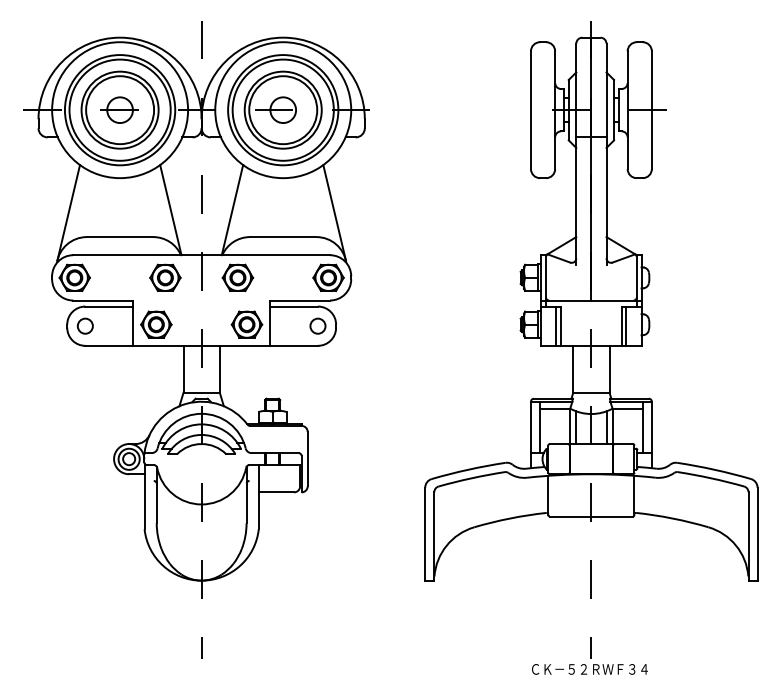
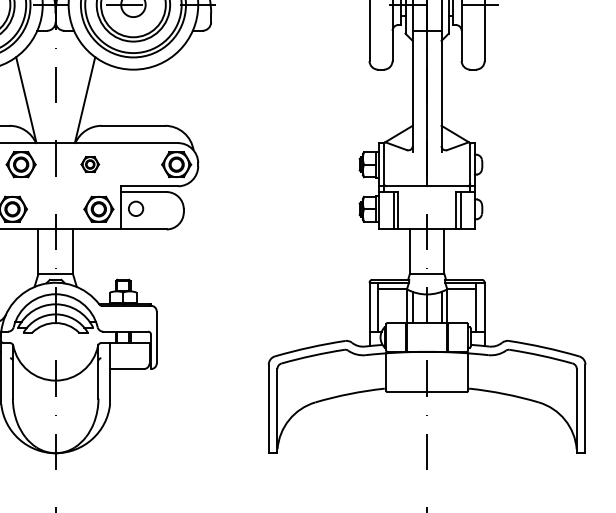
line: (334, 212) -> (182, 102), removed
part: (237, 277) -> (89, 164), size x0.6
circle: (317, 325) -> (135, 208), moved

